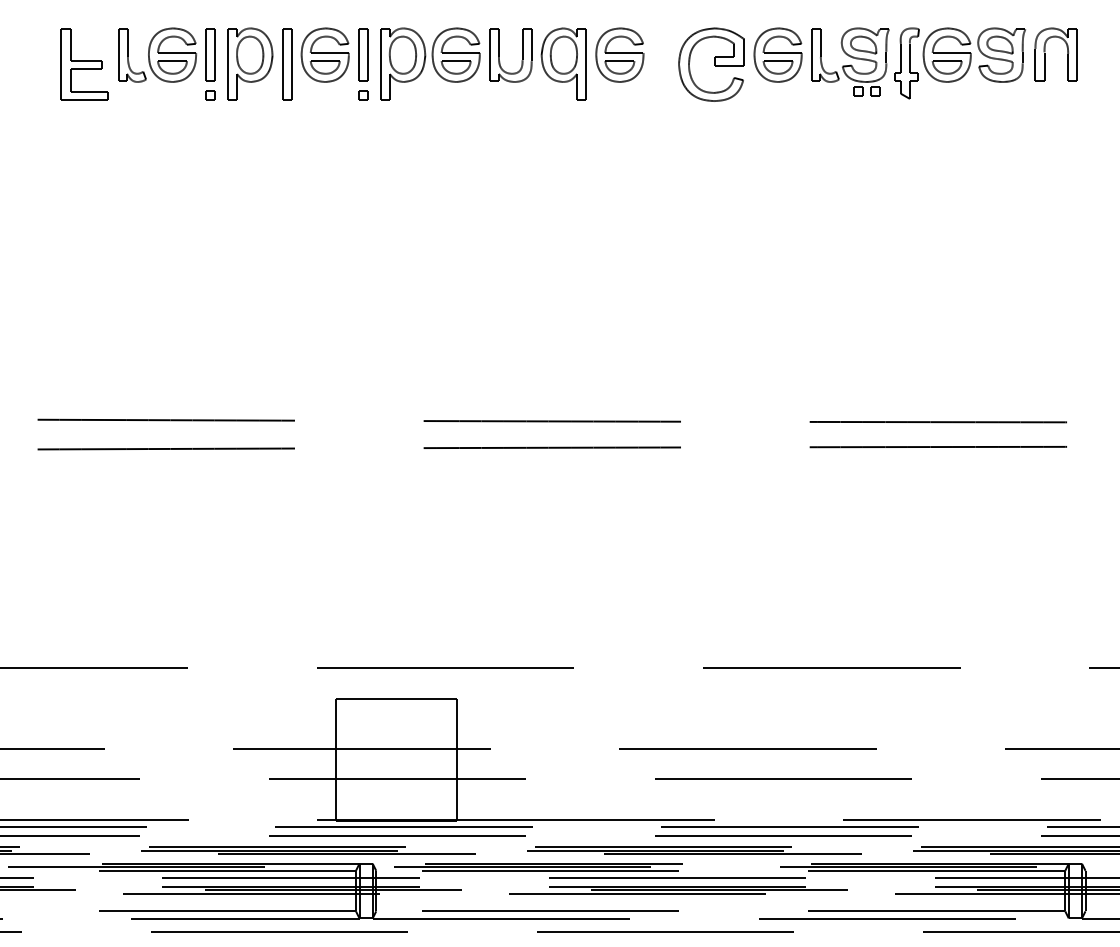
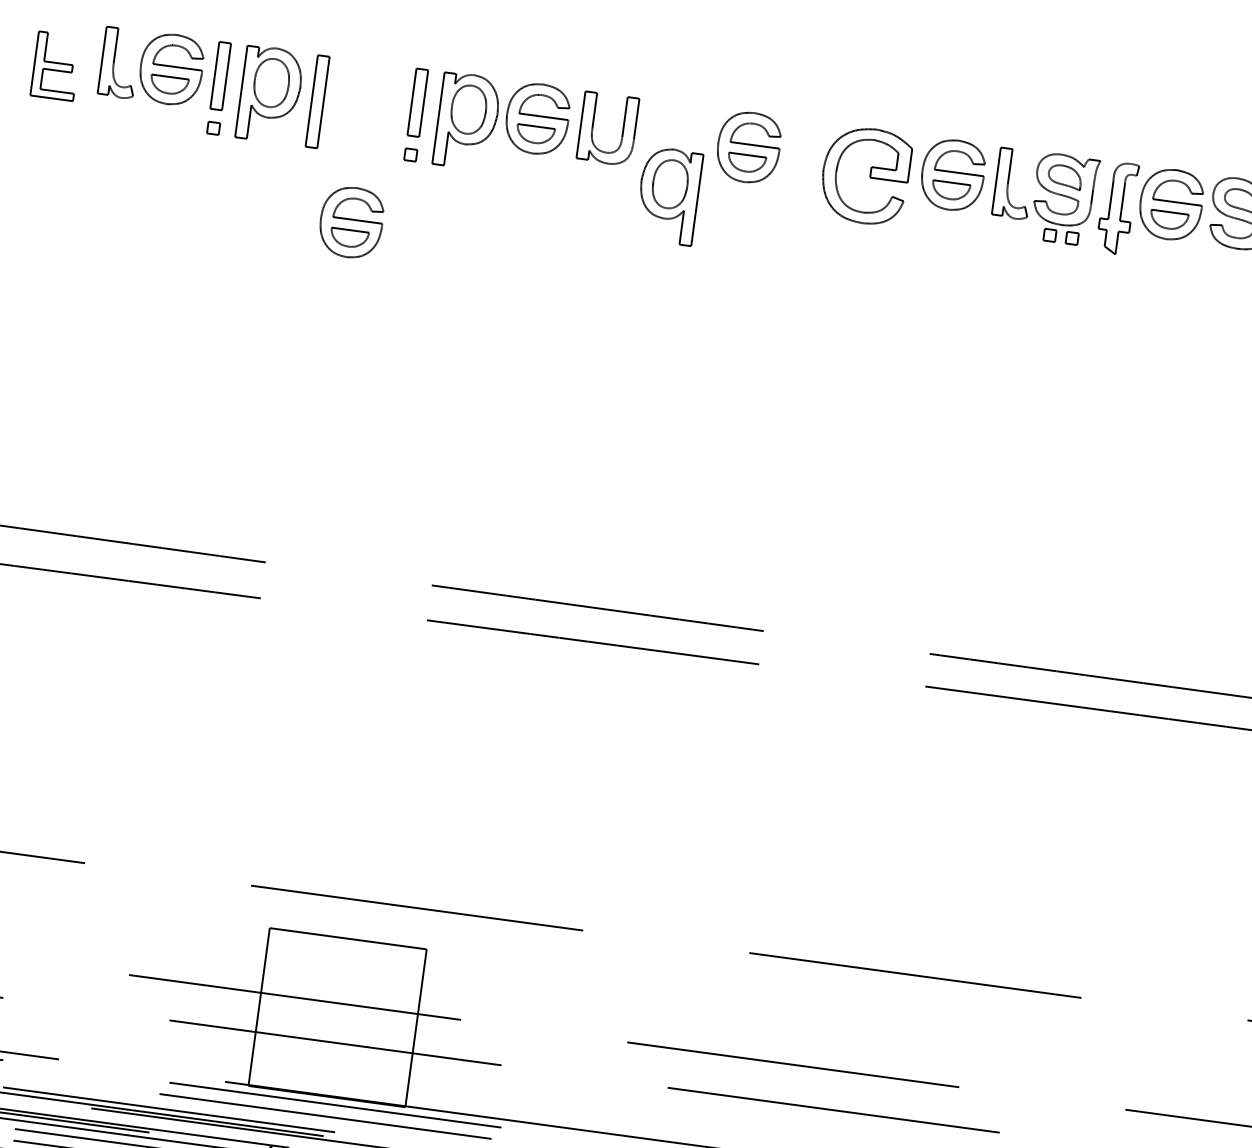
part: (324, 54) -> (350, 221), moved
part: (563, 63) -> (668, 194), moved
part: (84, 64) -> (56, 66), size x0.7

